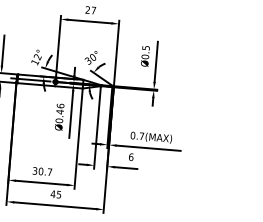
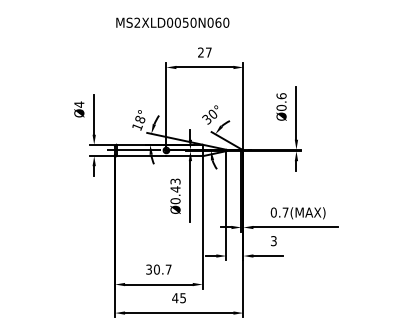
text: (146, 48) -> (281, 96), Ø0.5 -> Ø0.6
text: (37, 56) -> (140, 119), 12° -> 18°
text: (60, 105) -> (175, 181), Ø0.46 -> Ø0.43
text: (130, 157) -> (273, 241), 6 -> 3

